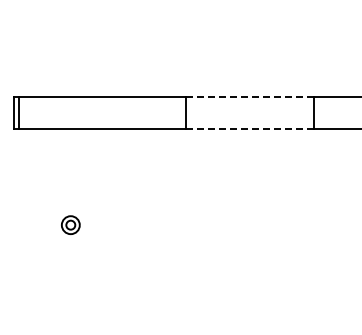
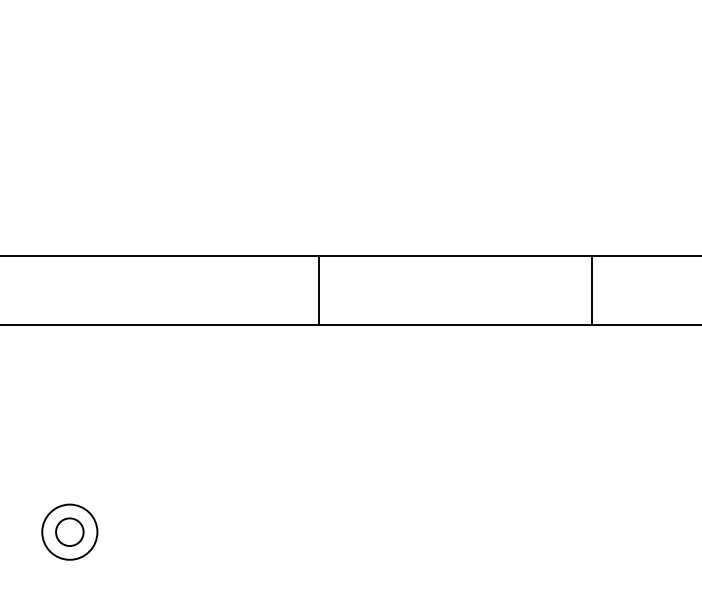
line: (250, 96) -> (456, 255), dashed -> solid
line: (250, 128) -> (456, 324), dashed -> solid
part: (70, 224) -> (69, 530), size x1.43

